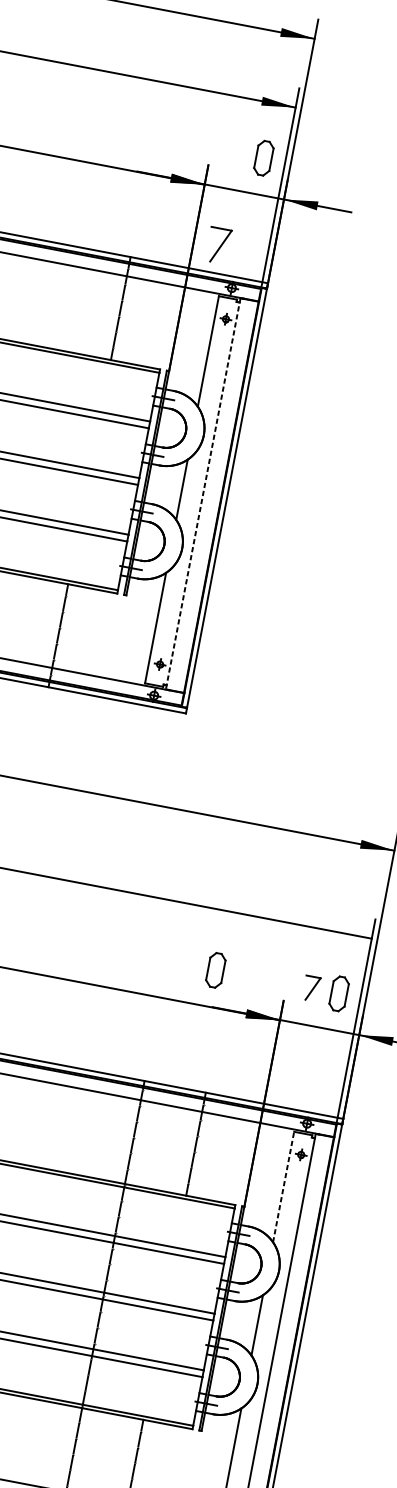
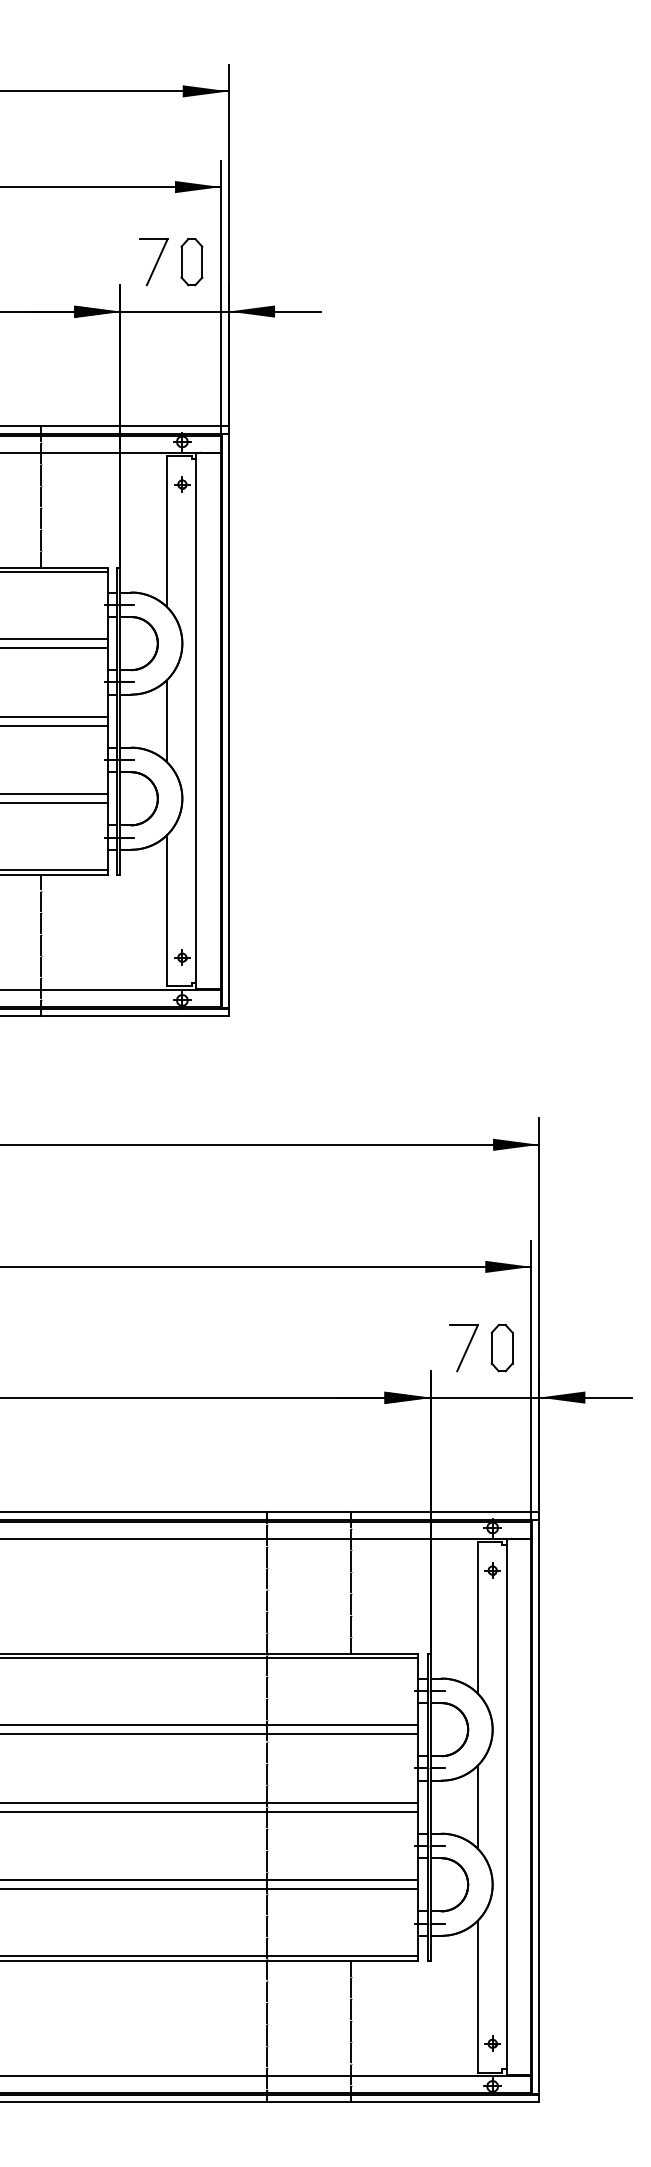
part: (218, 245) -> (153, 262), moved
line: (203, 494) -> (196, 721), dashed -> solid
fill: (355, 935) -> (508, 1266), added
part: (215, 970) -> (332, 1348), removed
part: (310, 988) -> (463, 1348), size x1.43
line: (283, 1186) -> (477, 1617), dashed -> solid

